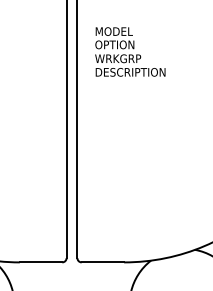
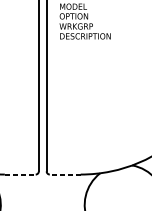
line: (41, 262) -> (20, 174), solid -> dashed
line: (102, 262) -> (64, 174), solid -> dashed

